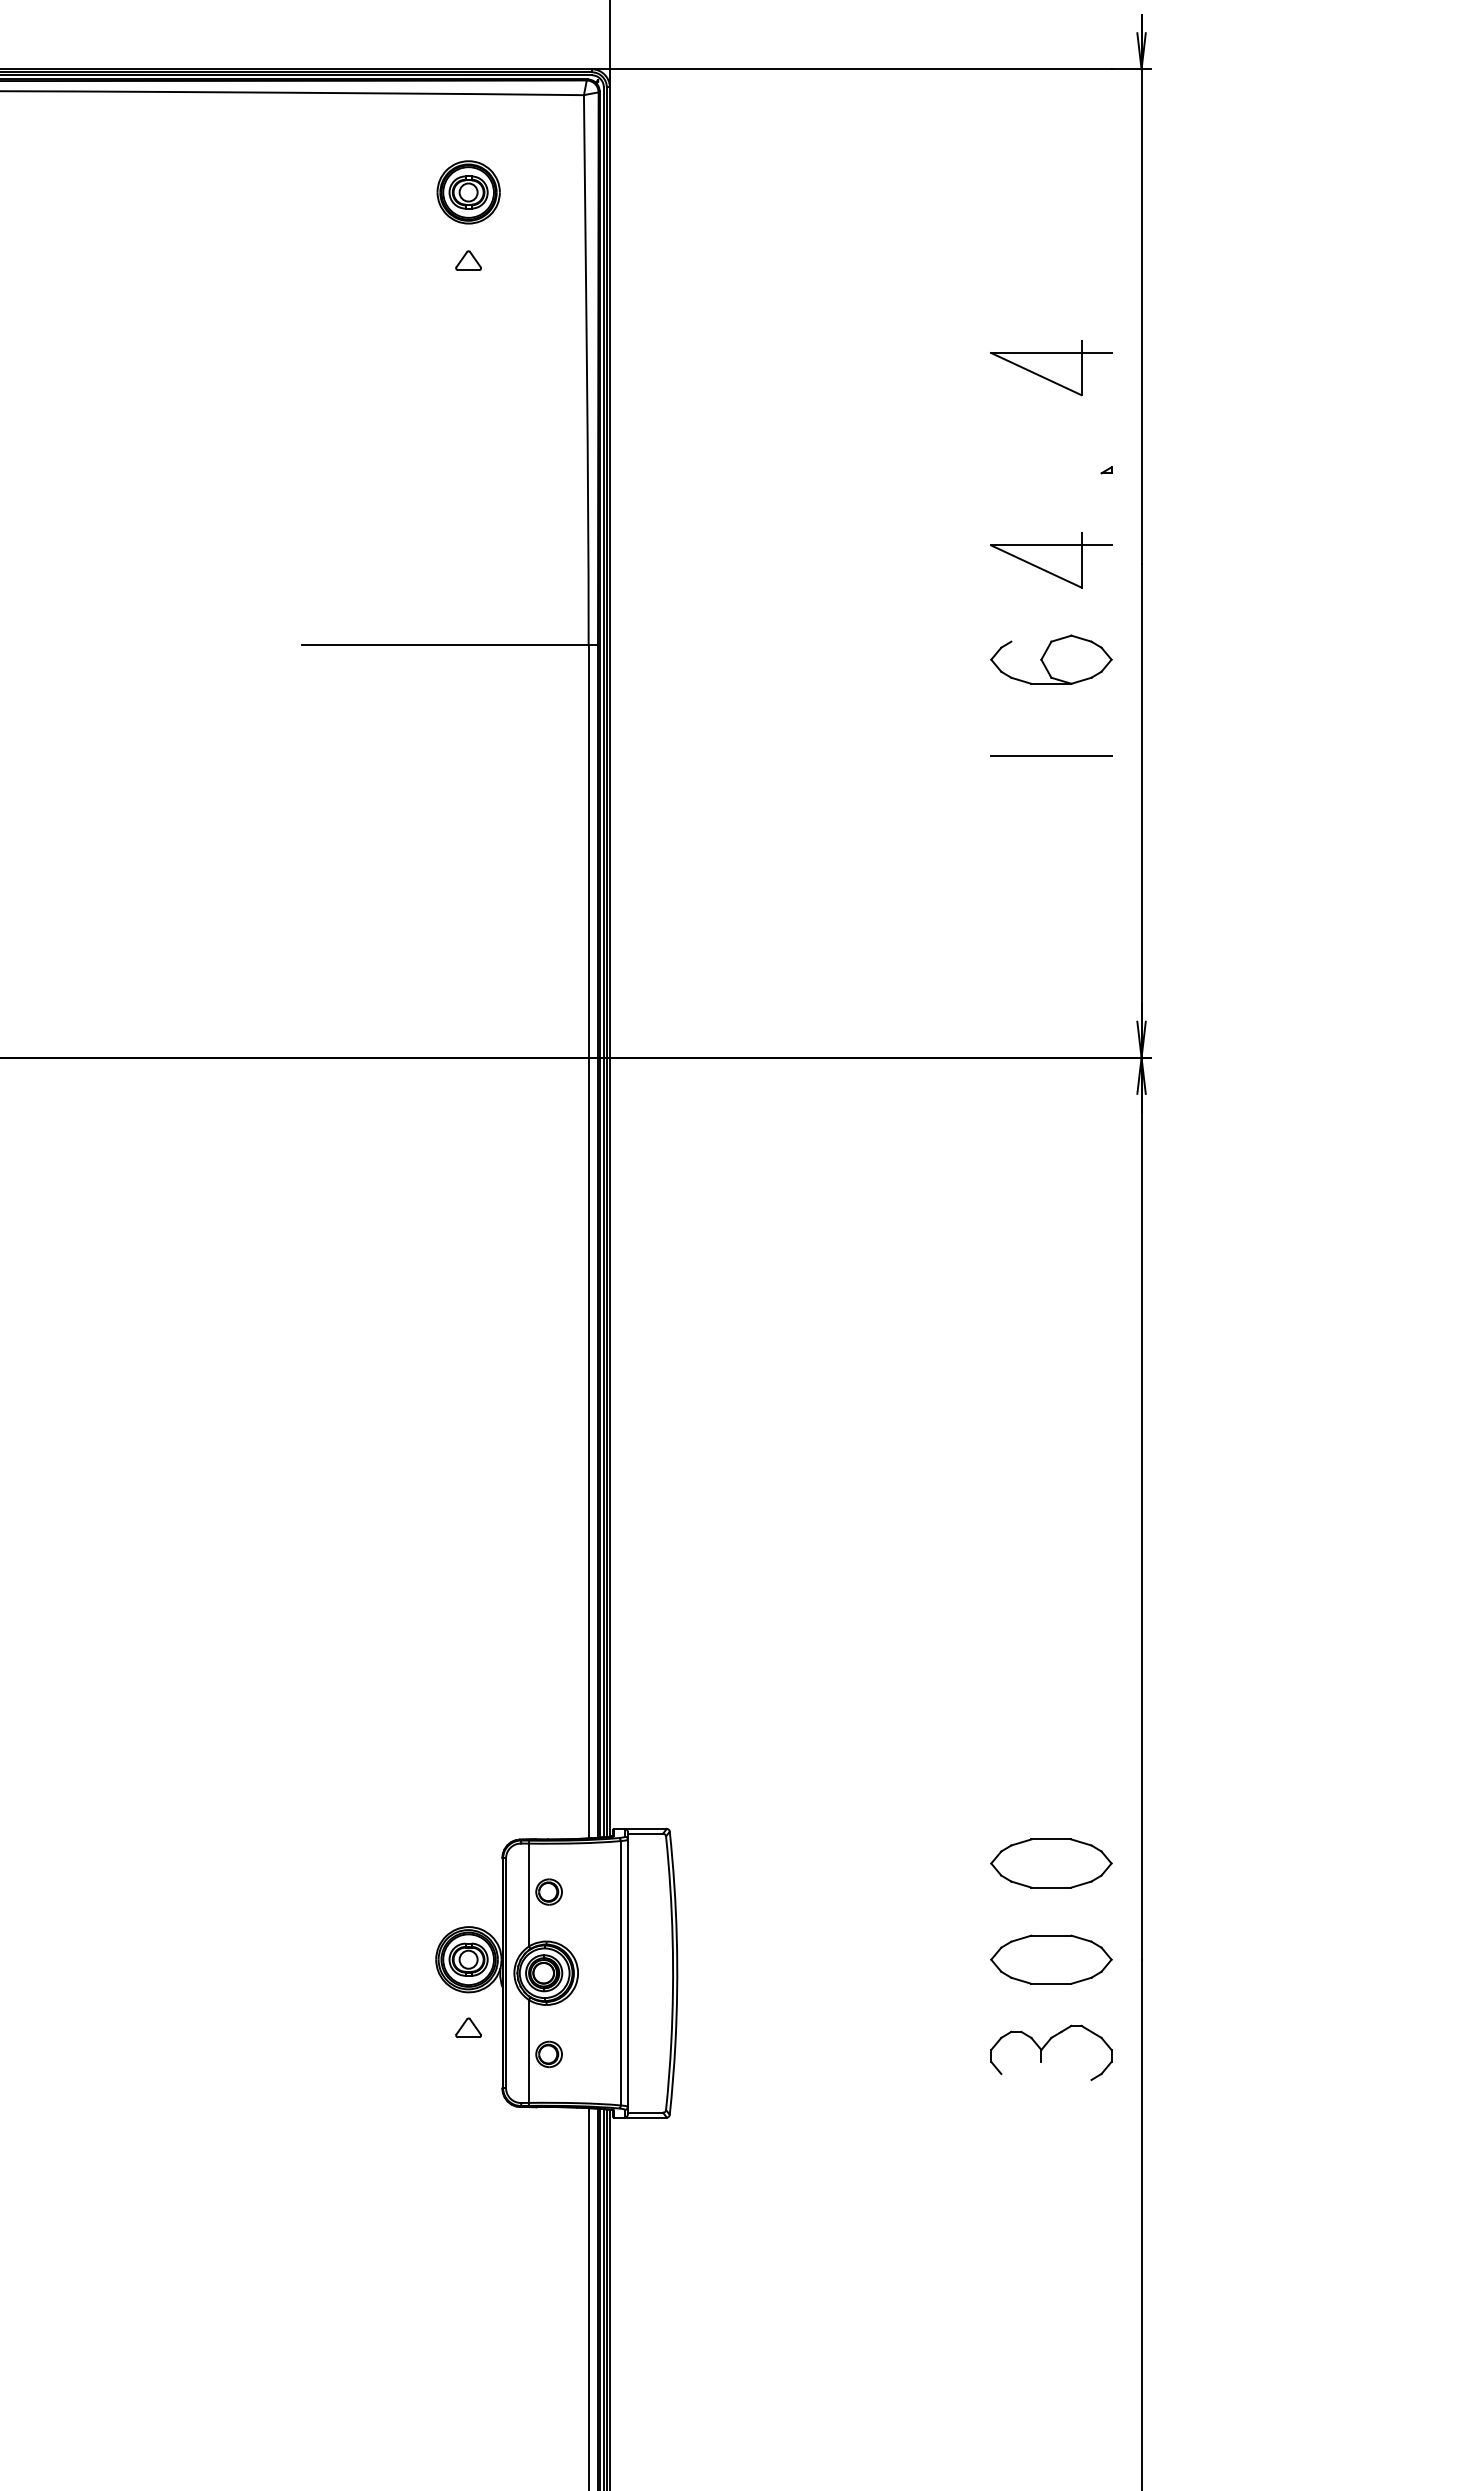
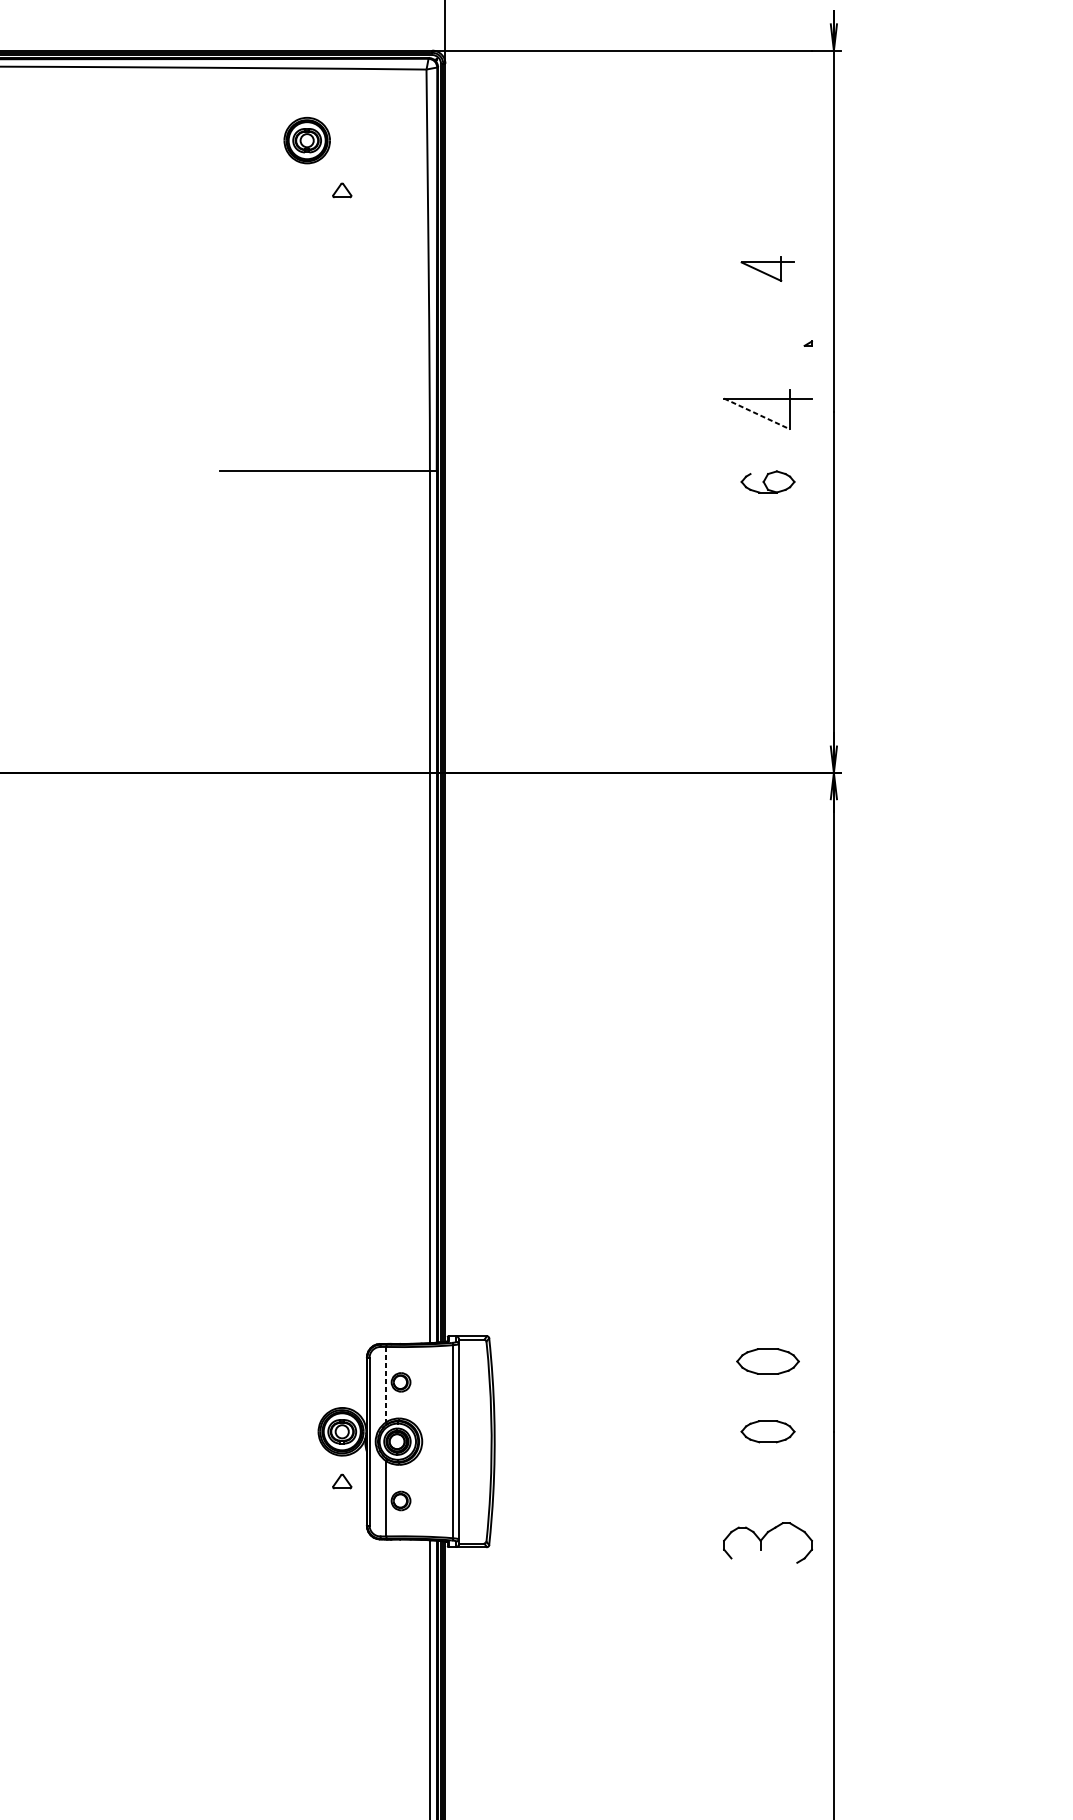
part: (468, 192) -> (307, 140), moved
part: (1051, 368) -> (768, 269), size x0.6
line: (1036, 566) -> (757, 413), solid -> dashed
part: (1051, 659) -> (768, 481), size x0.6
line: (1051, 755) -> (768, 552), removed
part: (1051, 1863) -> (768, 1361), size x0.7
line: (529, 1895) -> (386, 1384), solid -> dashed
part: (1051, 1959) -> (768, 1431), size x0.6
part: (1045, 2046) -> (763, 1538), moved

